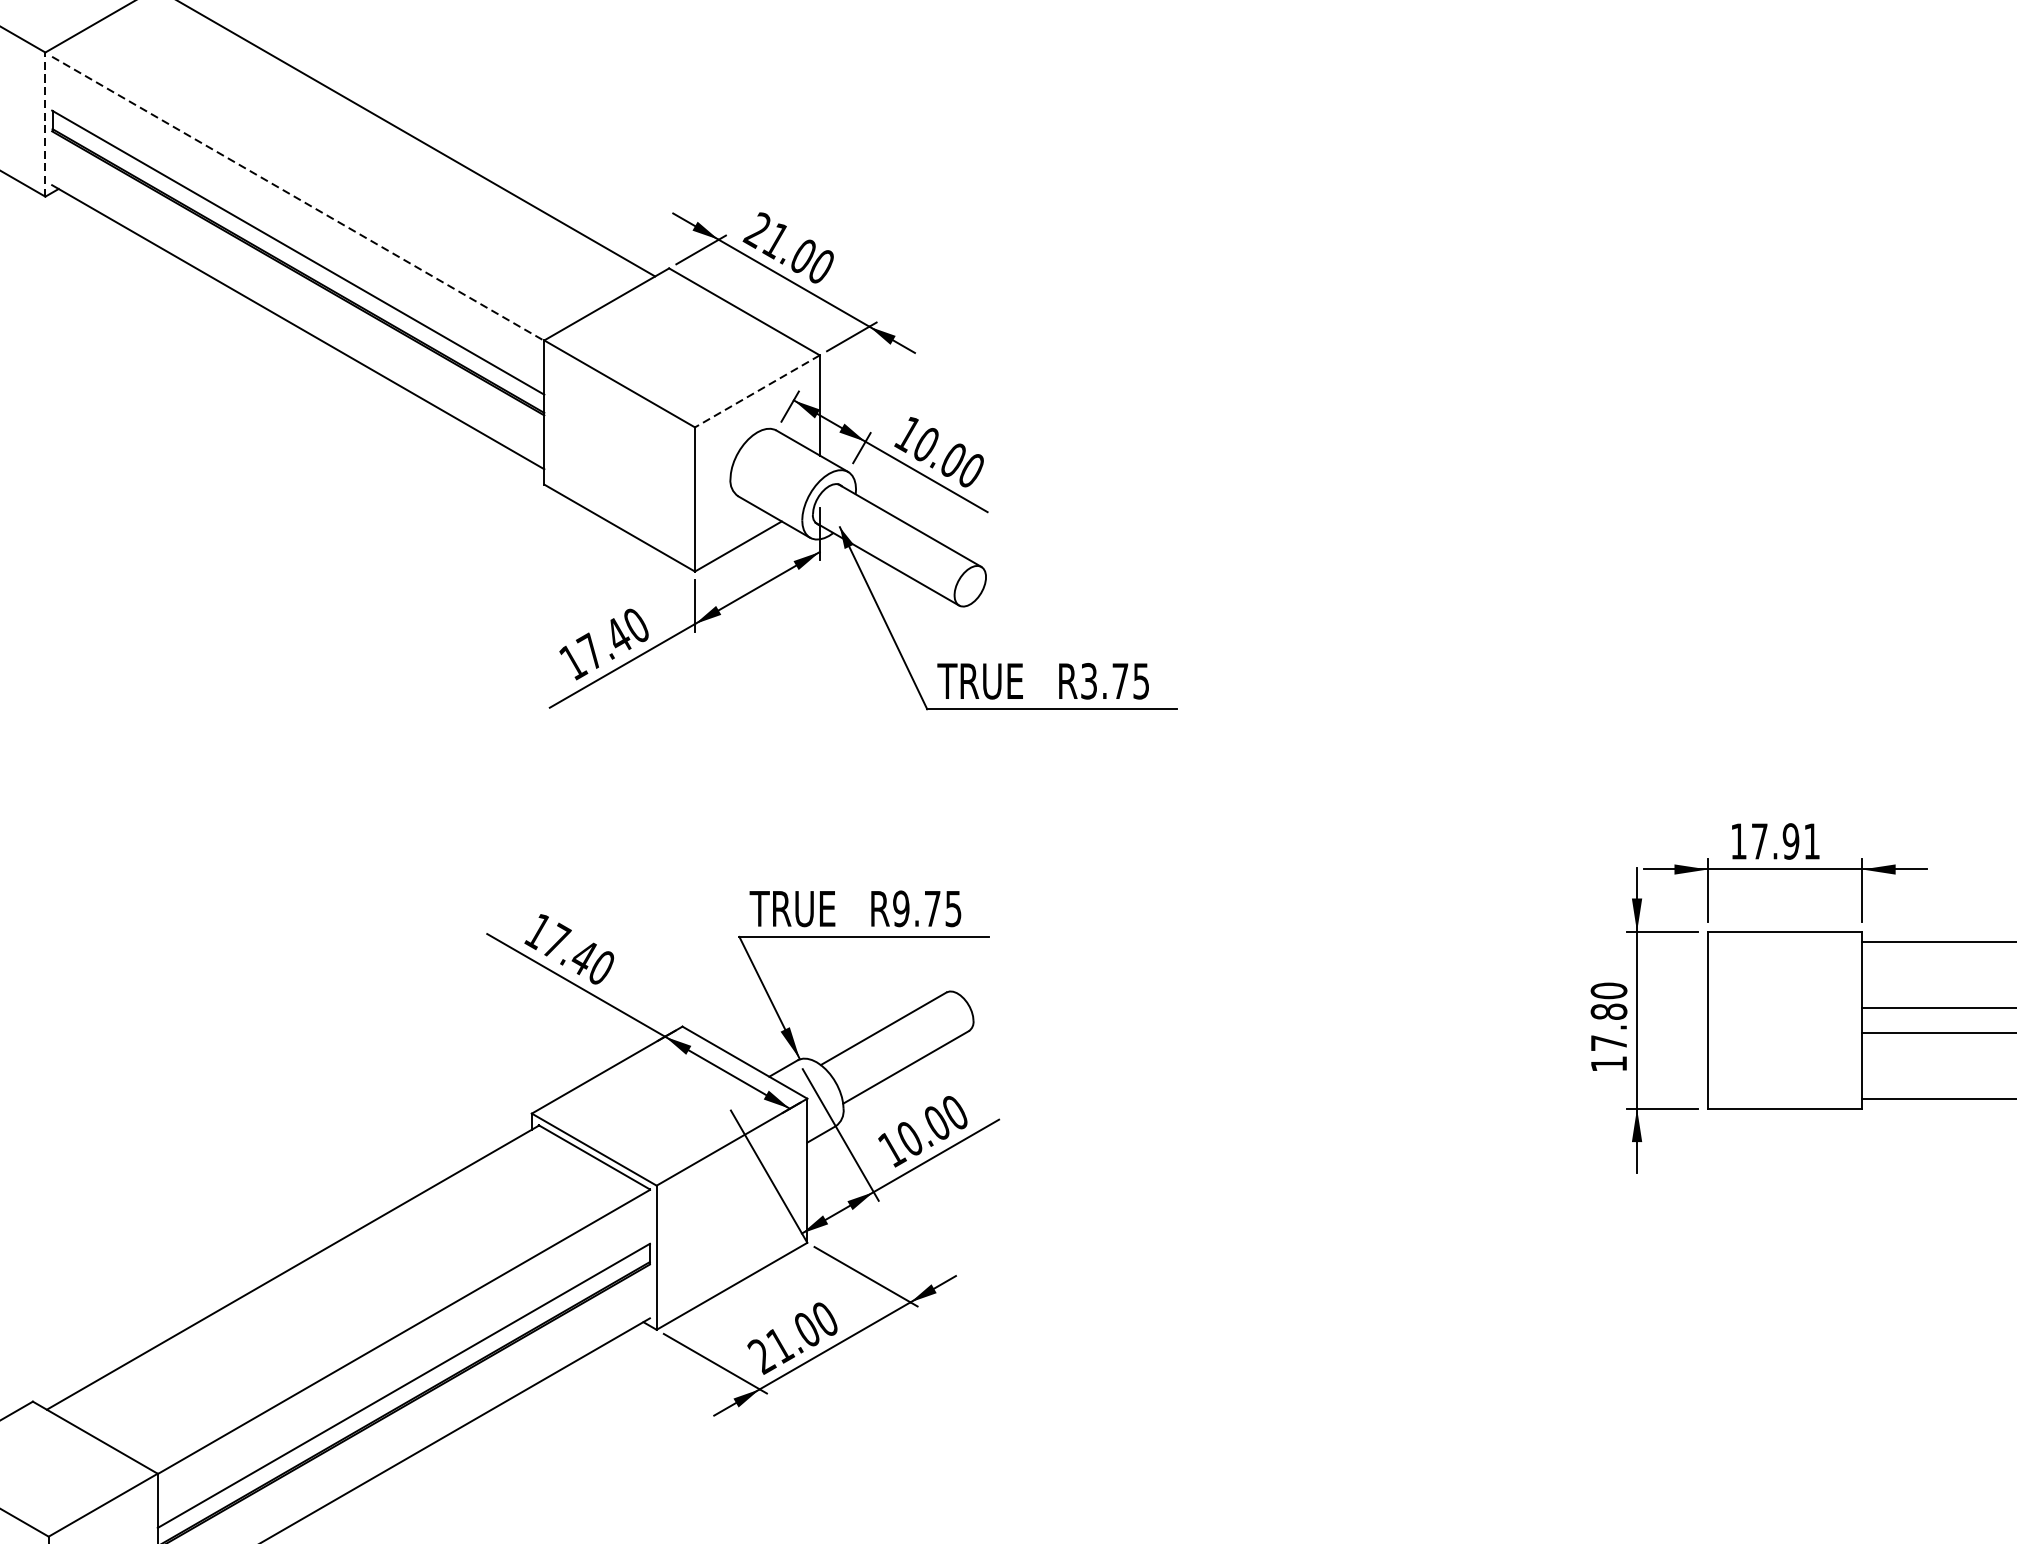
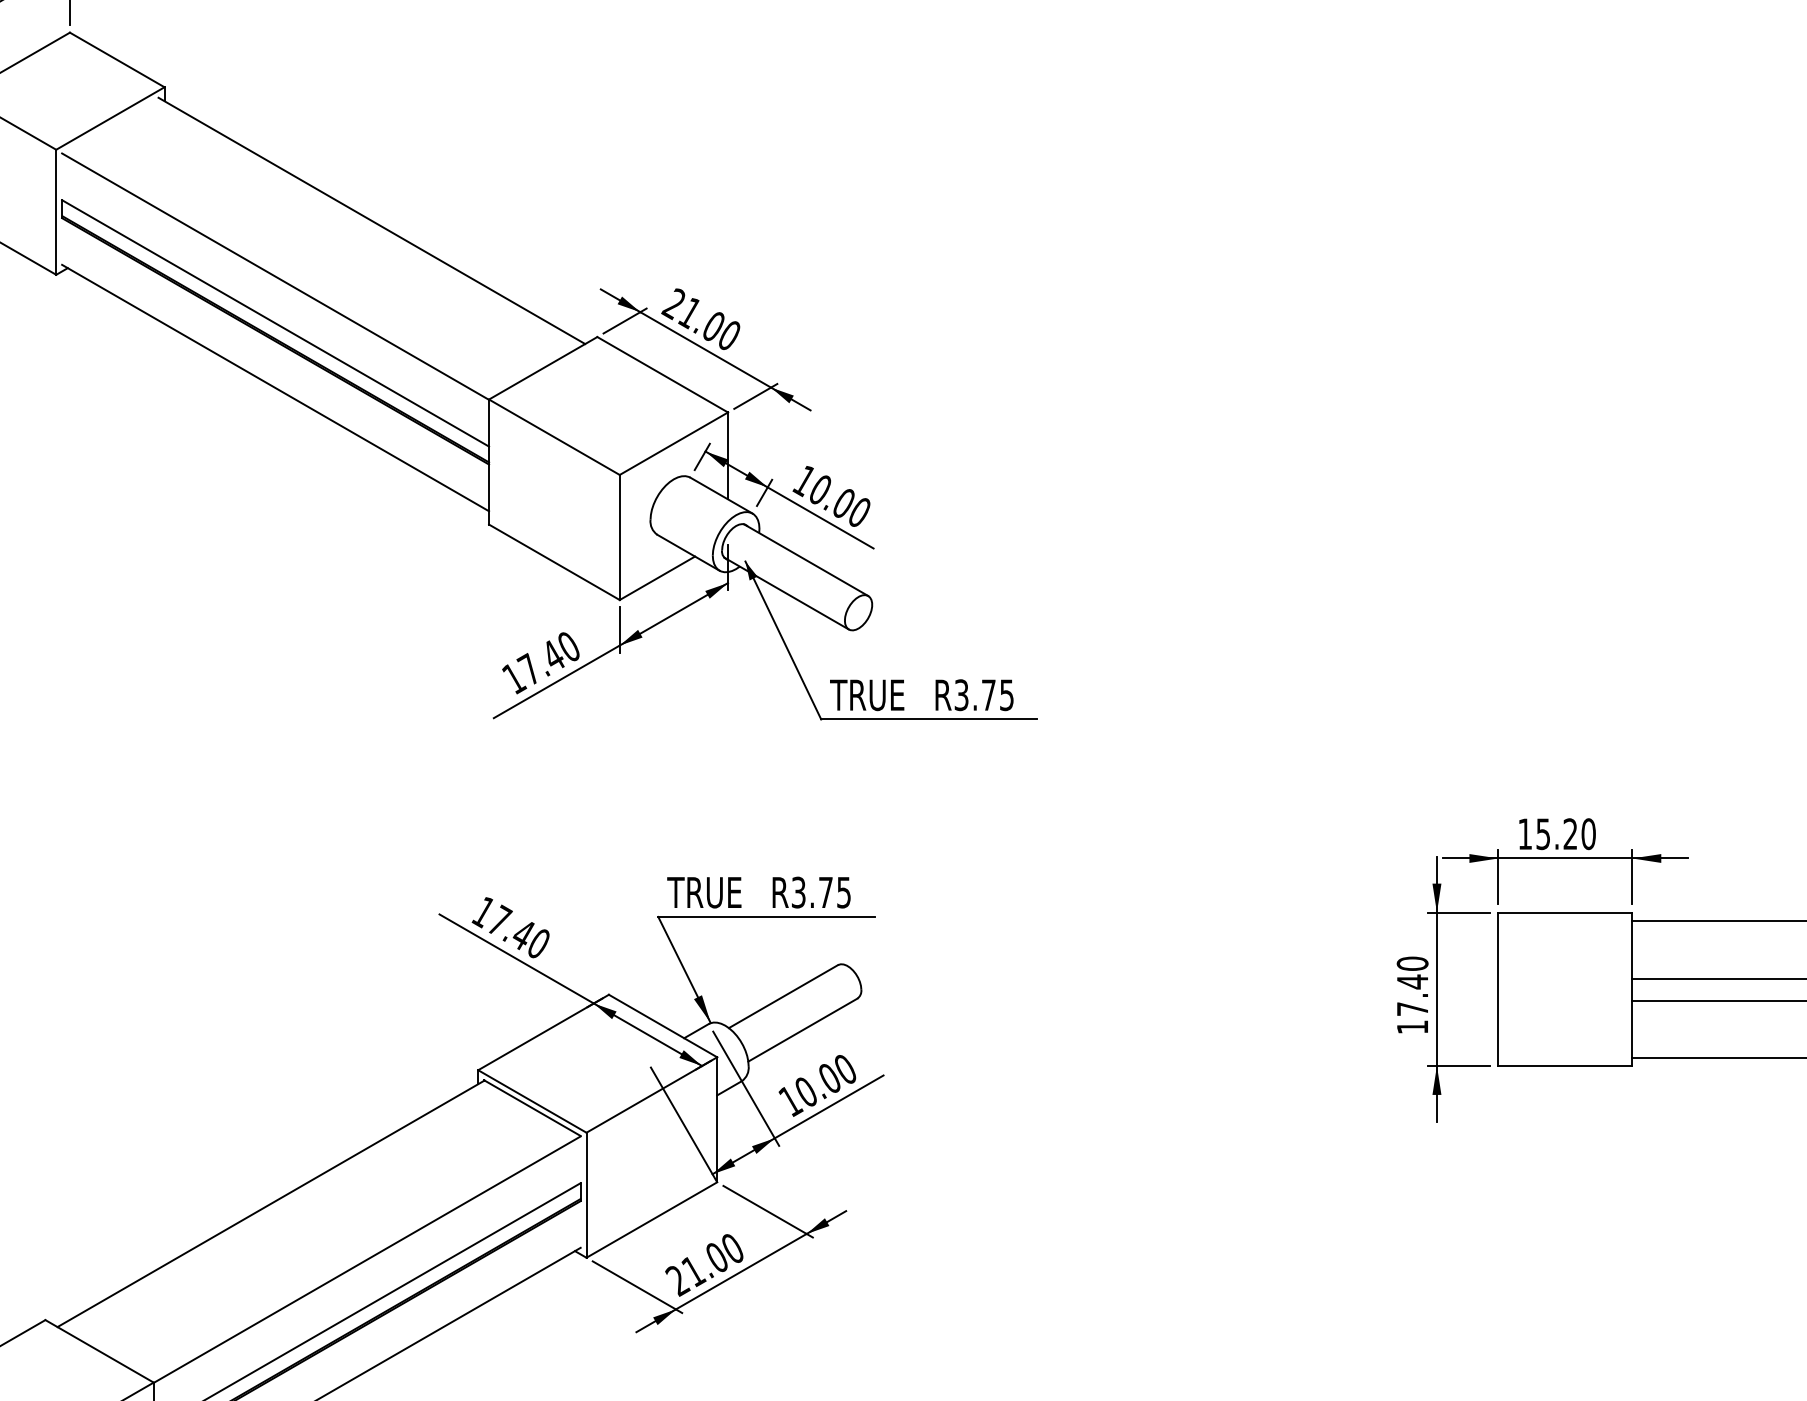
line: (45, 124) -> (56, 212), dashed -> solid
line: (299, 198) -> (276, 276), dashed -> solid
line: (756, 391) -> (673, 443), dashed -> solid
text: (1785, 841) -> (1565, 834), 17.91 -> 15.20
text: (901, 908) -> (798, 892), R9.75 -> R3.75
text: (1608, 1011) -> (1412, 981), 17.80 -> 17.40

